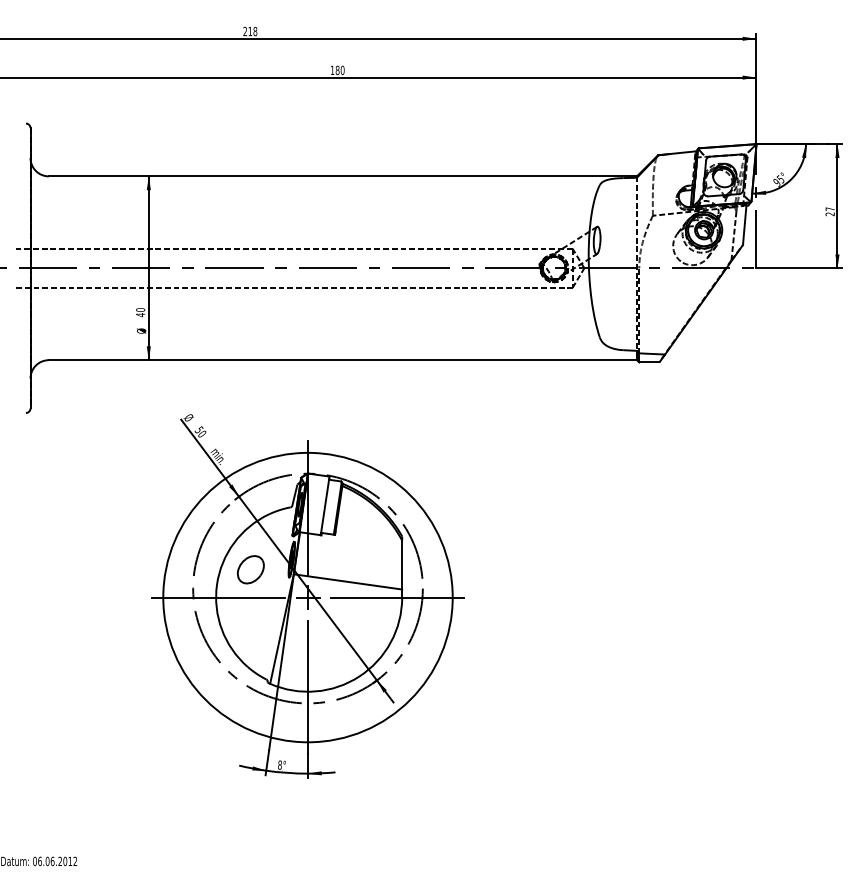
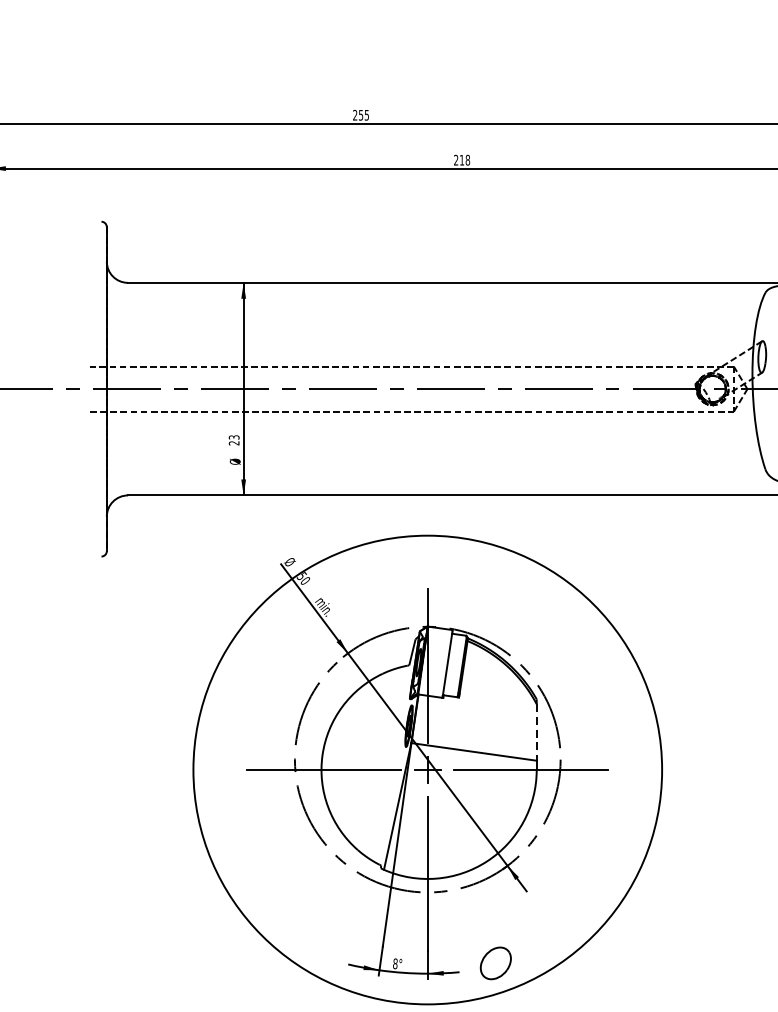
text: (252, 31) -> (363, 115), 218 -> 255
text: (337, 70) -> (461, 160), 180 -> 218
text: (140, 312) -> (234, 440), 40 -> 23
line: (402, 565) -> (537, 732), solid -> dashed
part: (250, 569) -> (495, 963), moved
circle: (307, 597) -> (427, 769), size x1.4

